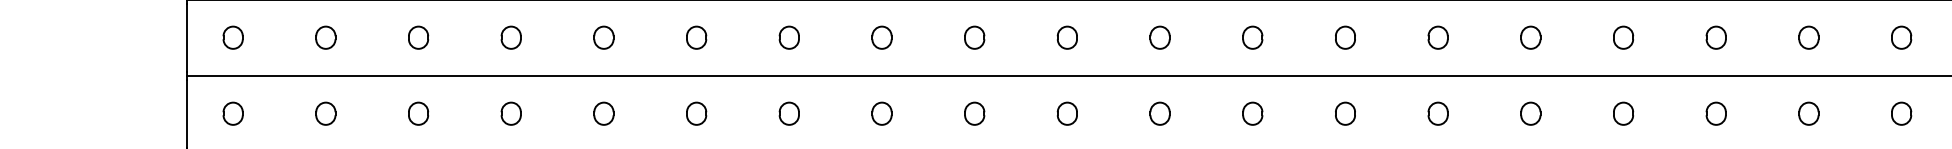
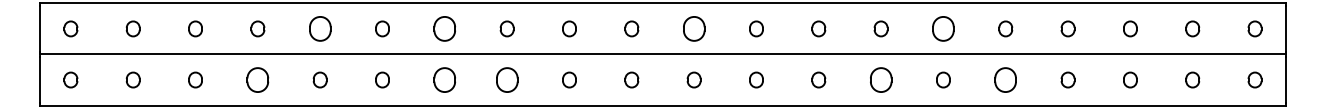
part: (602, 37) -> (319, 28), size x1.6
part: (788, 37) -> (444, 28), size x1.6
part: (1159, 37) -> (693, 28), size x1.6
part: (1530, 37) -> (943, 28), size x1.6
part: (510, 112) -> (257, 79), size x1.6
part: (788, 112) -> (444, 79), size x1.6
part: (880, 112) -> (506, 79), size x1.6
part: (1437, 112) -> (880, 79), size x1.6
part: (1623, 112) -> (1005, 79), size x1.6

